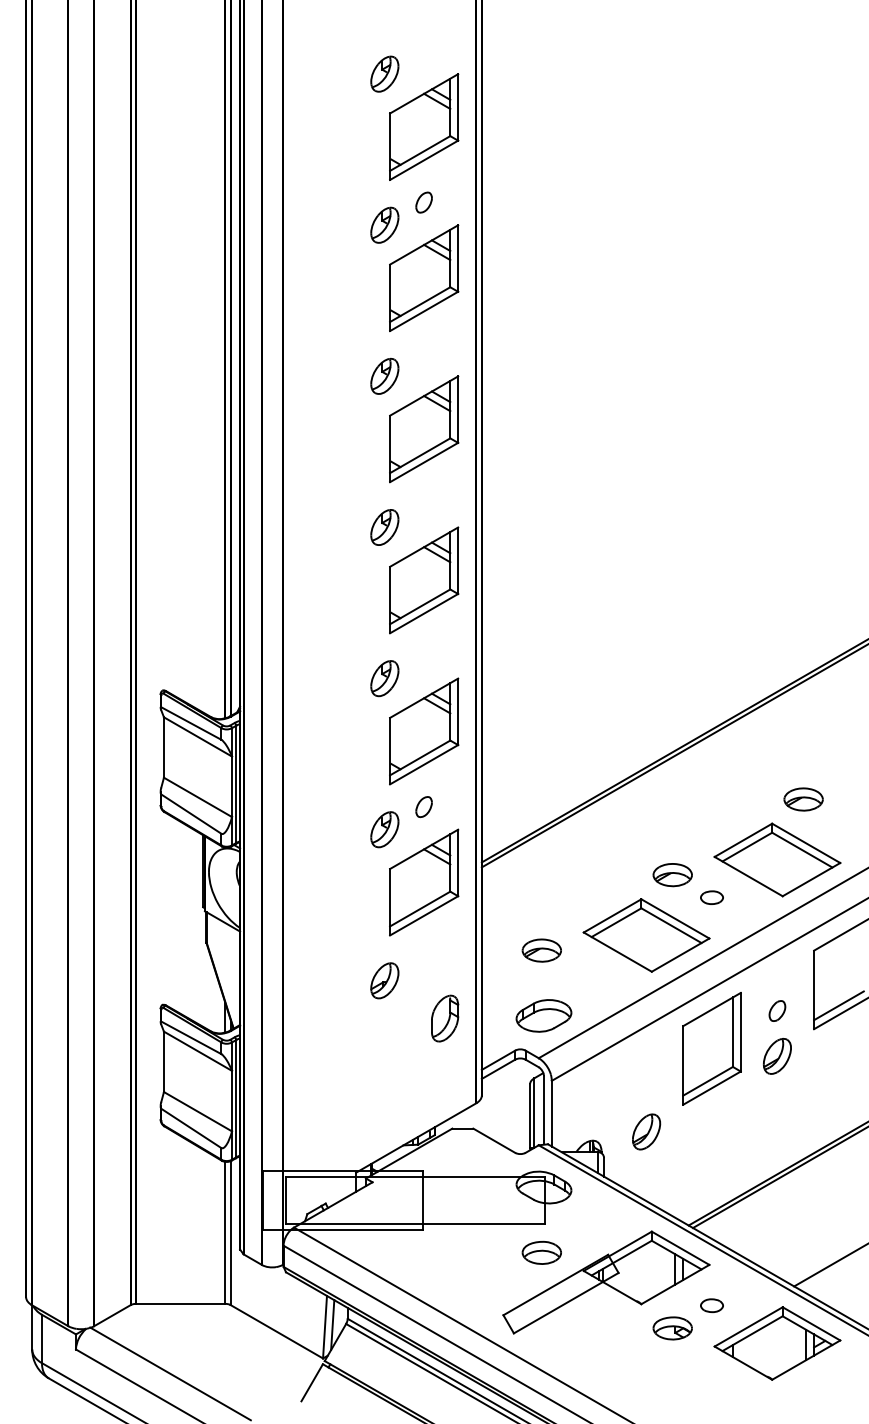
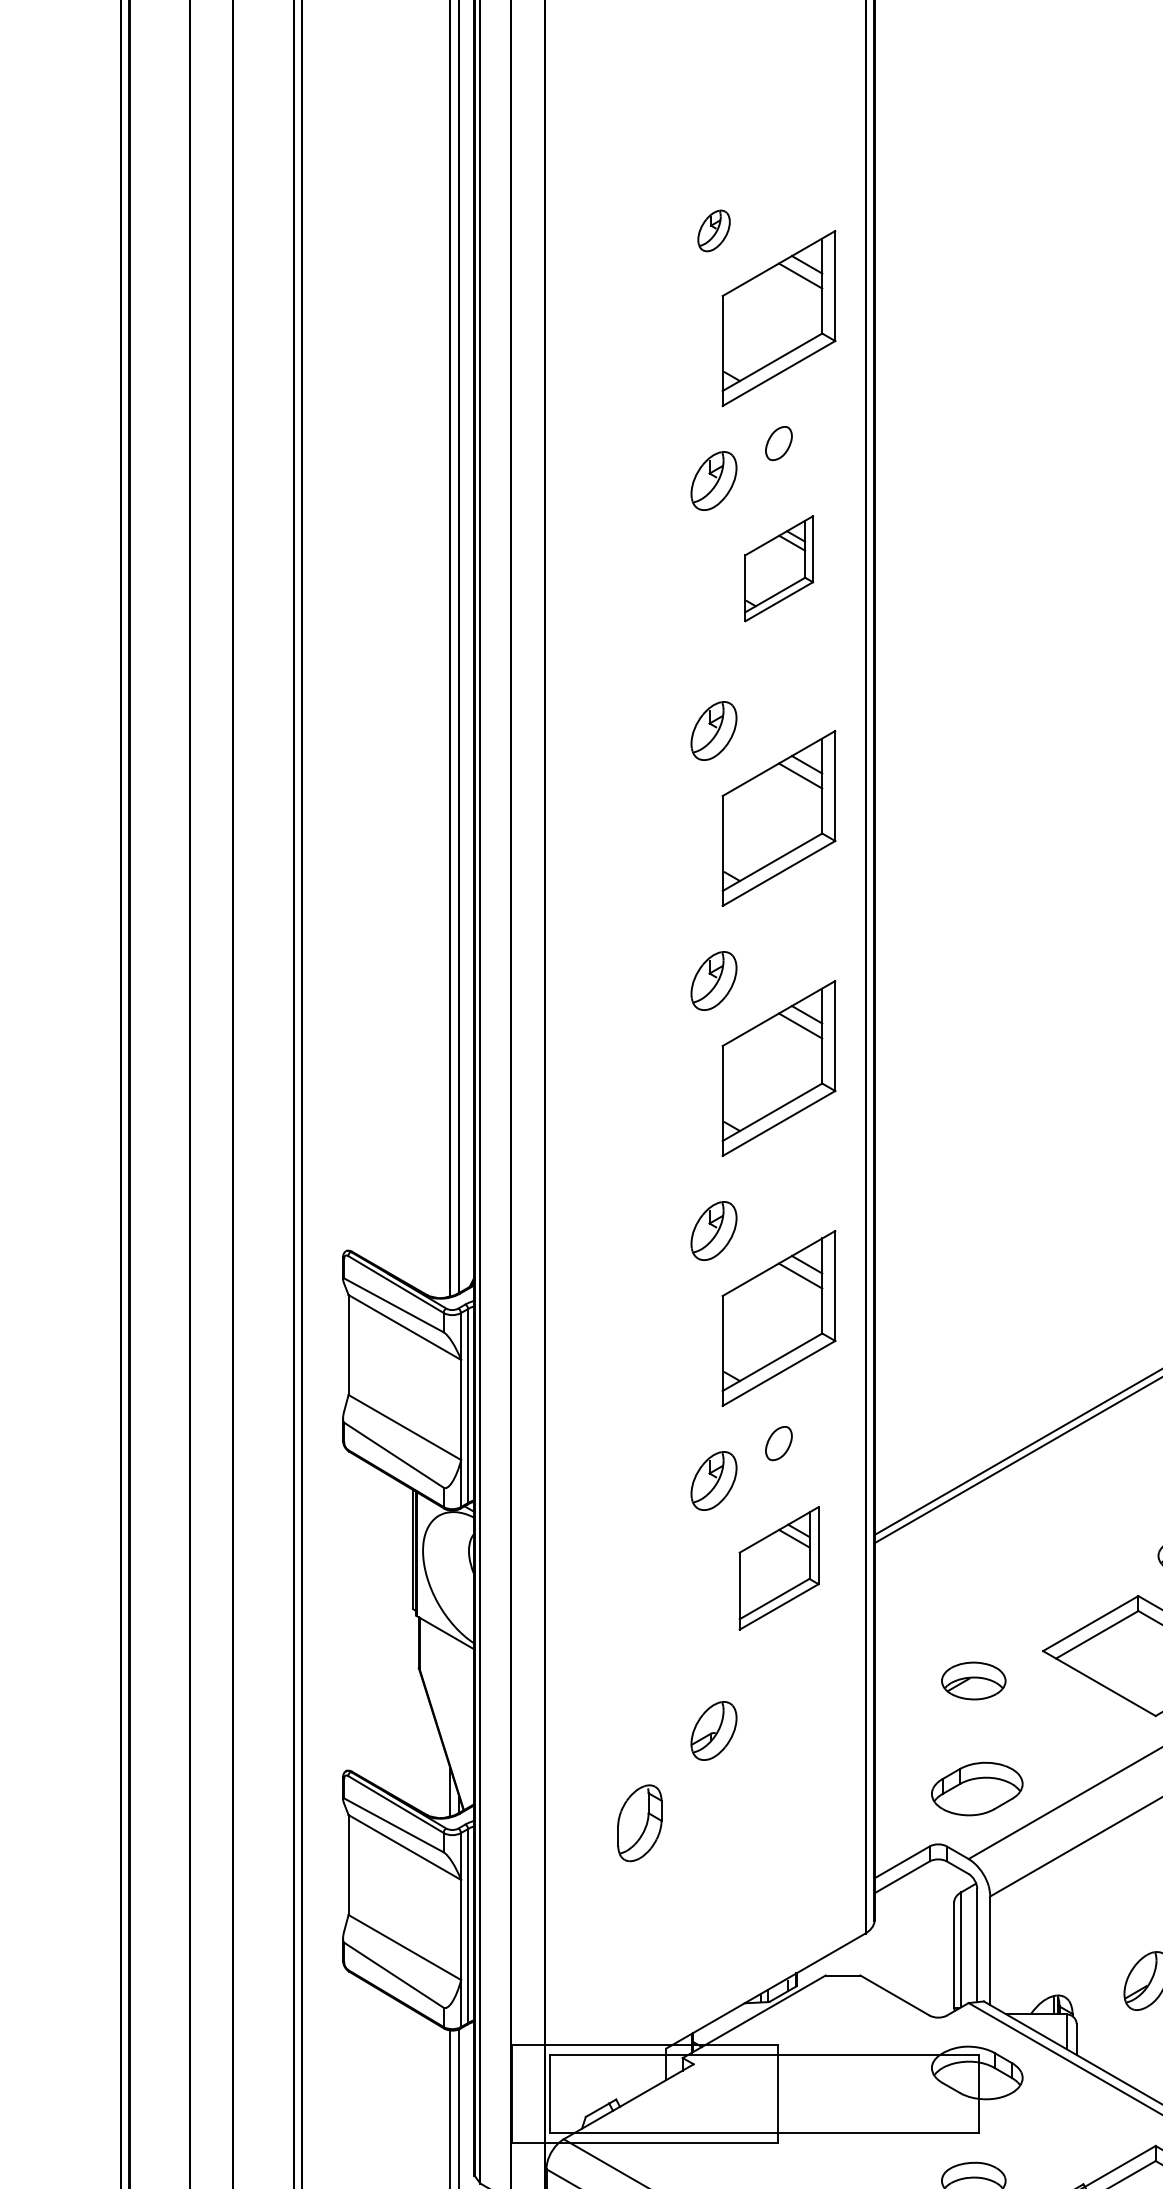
part: (384, 73) -> (713, 229), size x0.7
part: (424, 278) -> (779, 569), size x0.6
part: (424, 882) -> (779, 1568), size x0.7
part: (445, 1018) -> (640, 1823), moved

